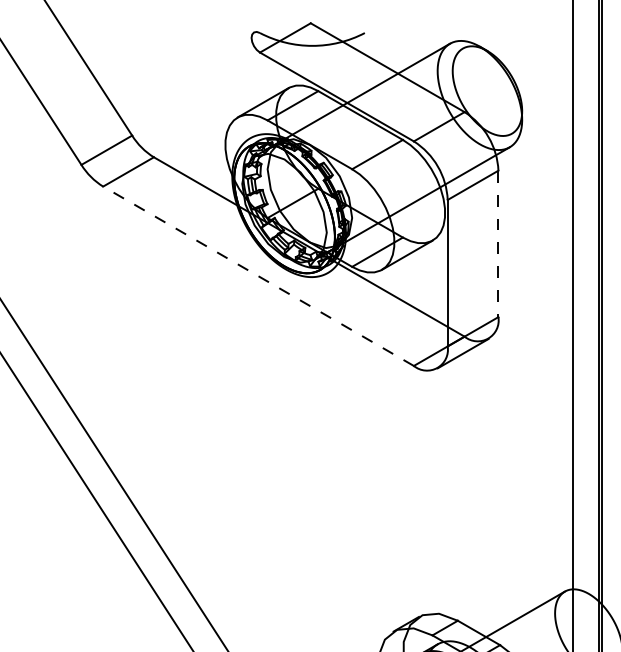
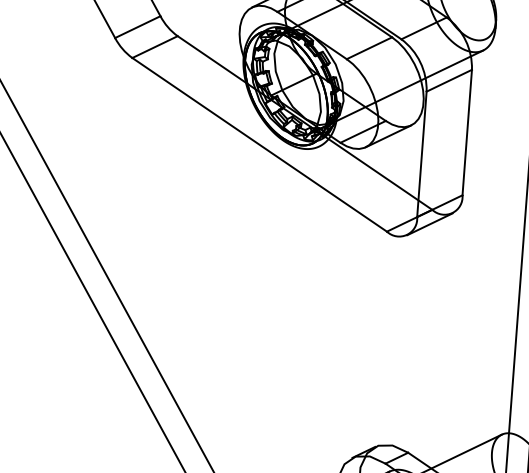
line: (498, 244) -> (467, 133), dashed -> solid
line: (258, 276) -> (259, 145), dashed -> solid

